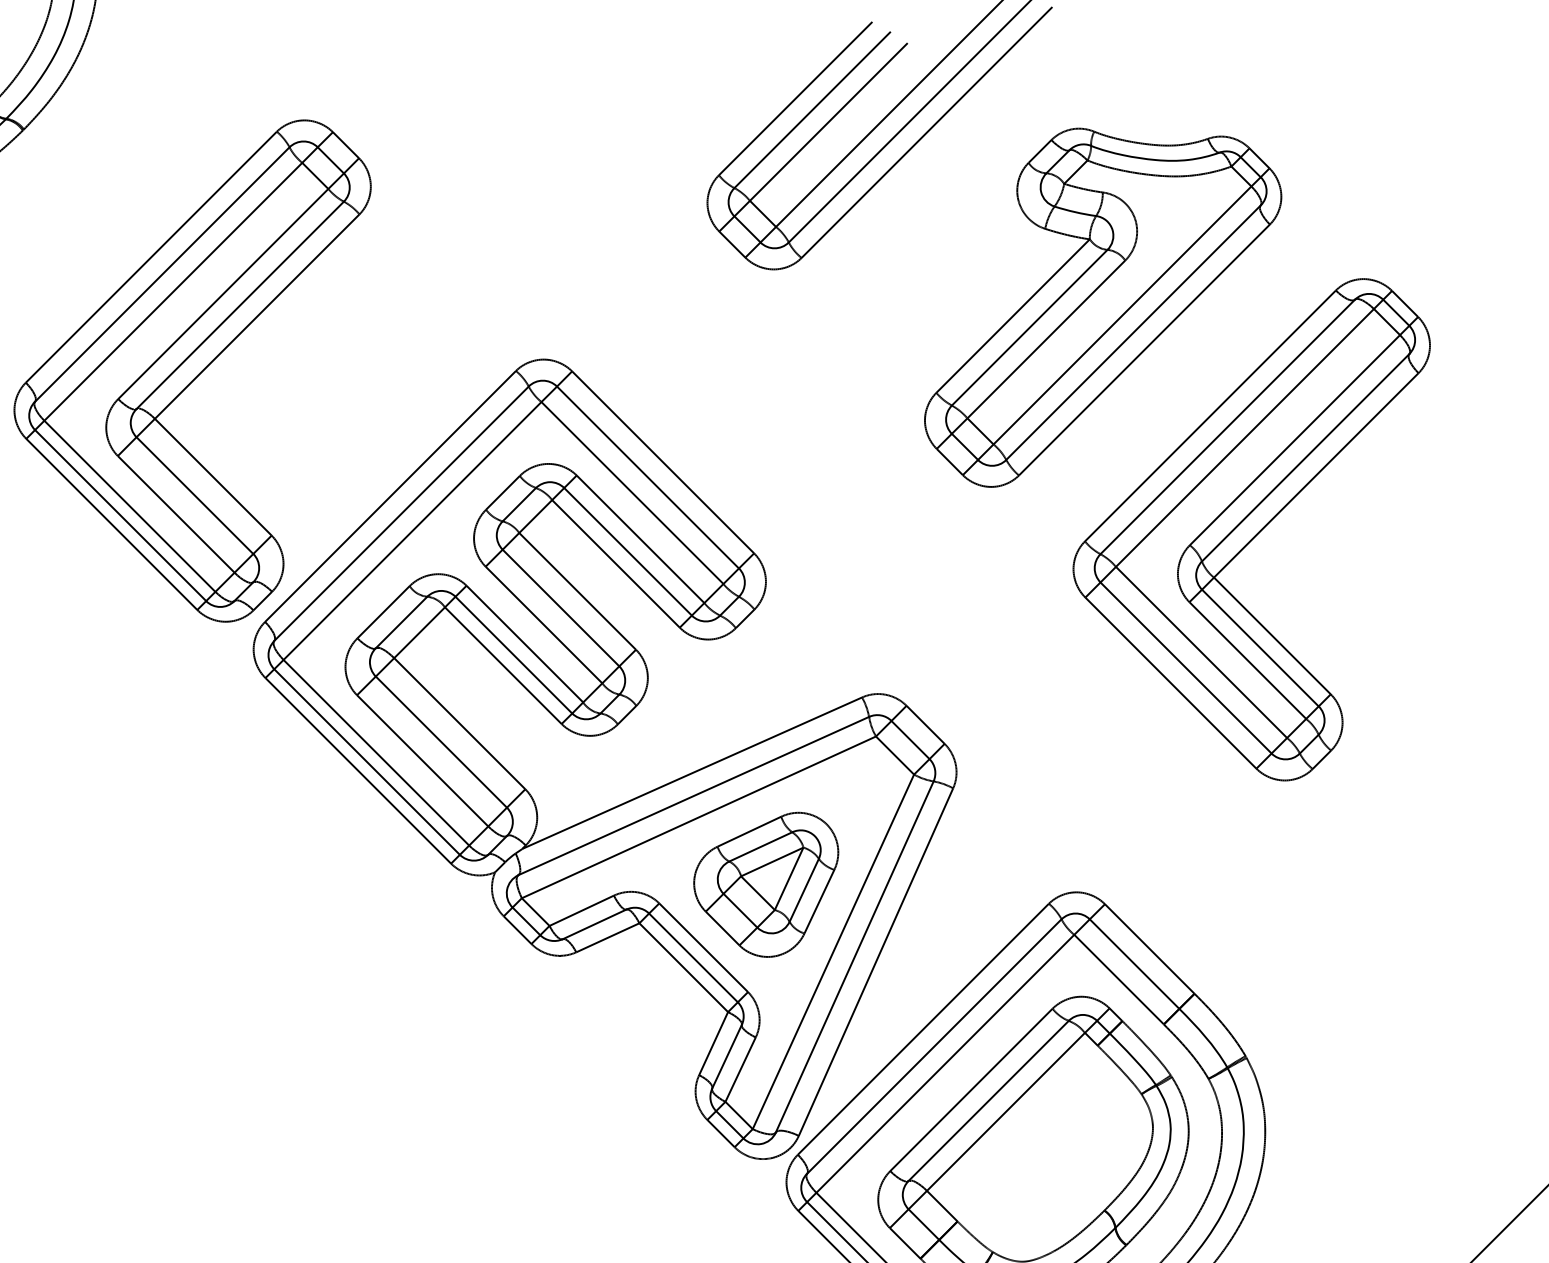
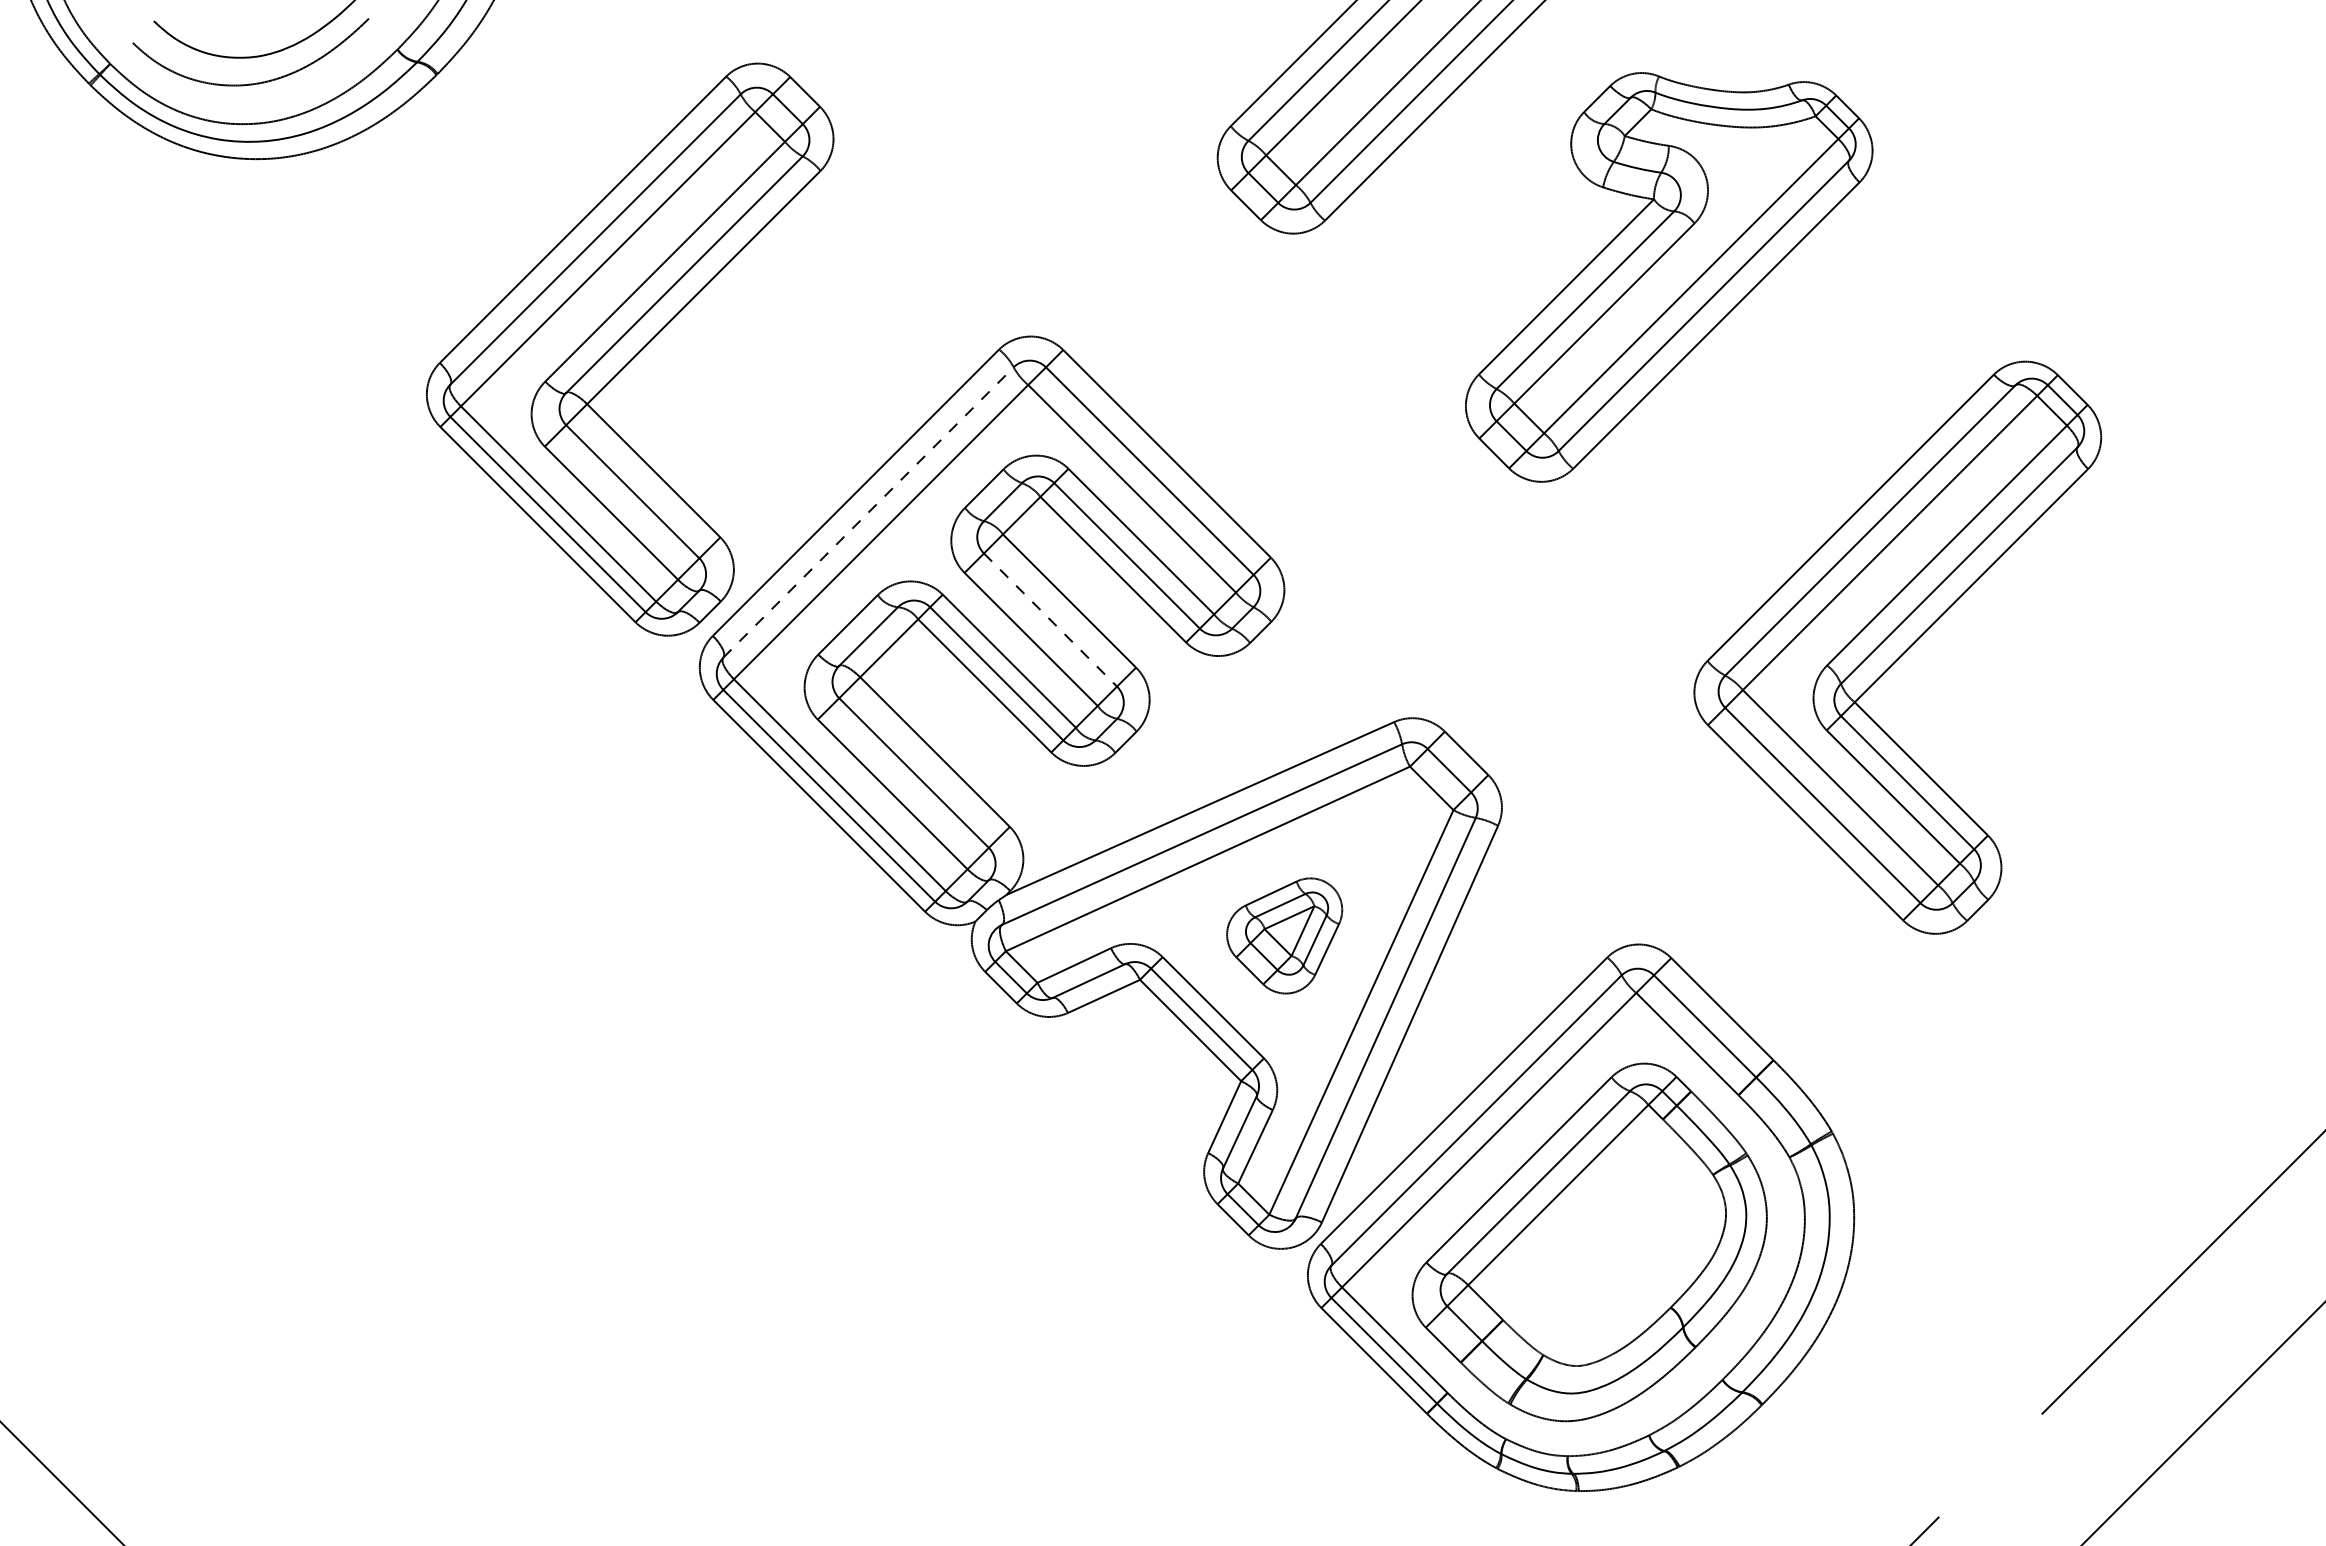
line: (401, 513) -> (868, 512), solid -> dashed
part: (1251, 529) -> (1897, 647), moved
line: (560, 608) -> (1050, 620), solid -> dashed
part: (766, 884) -> (1284, 935), size x0.7

